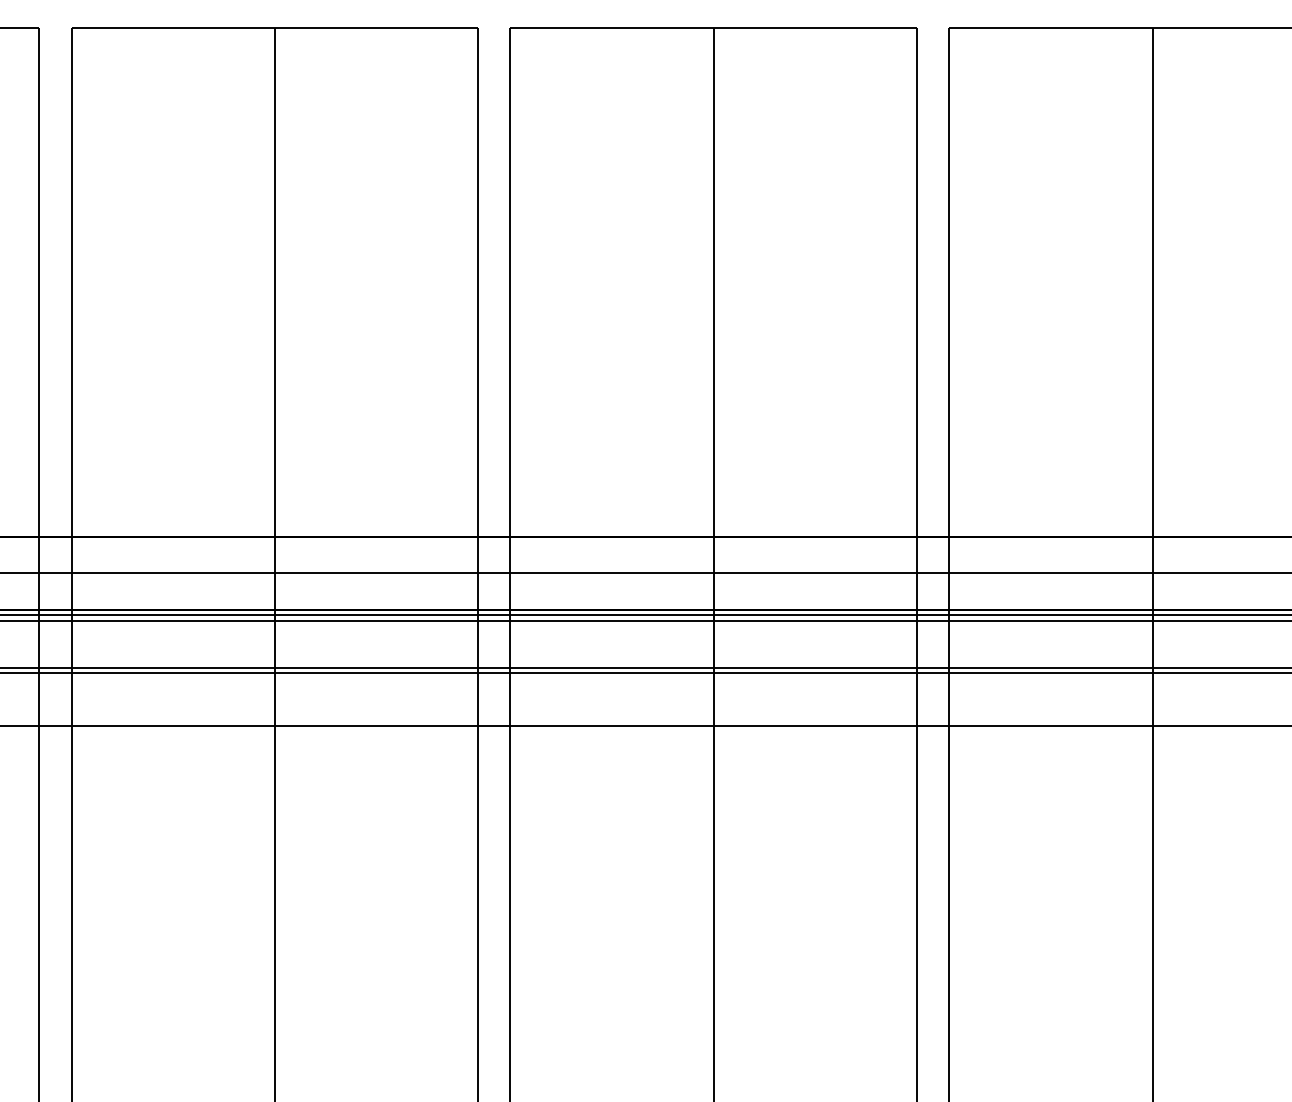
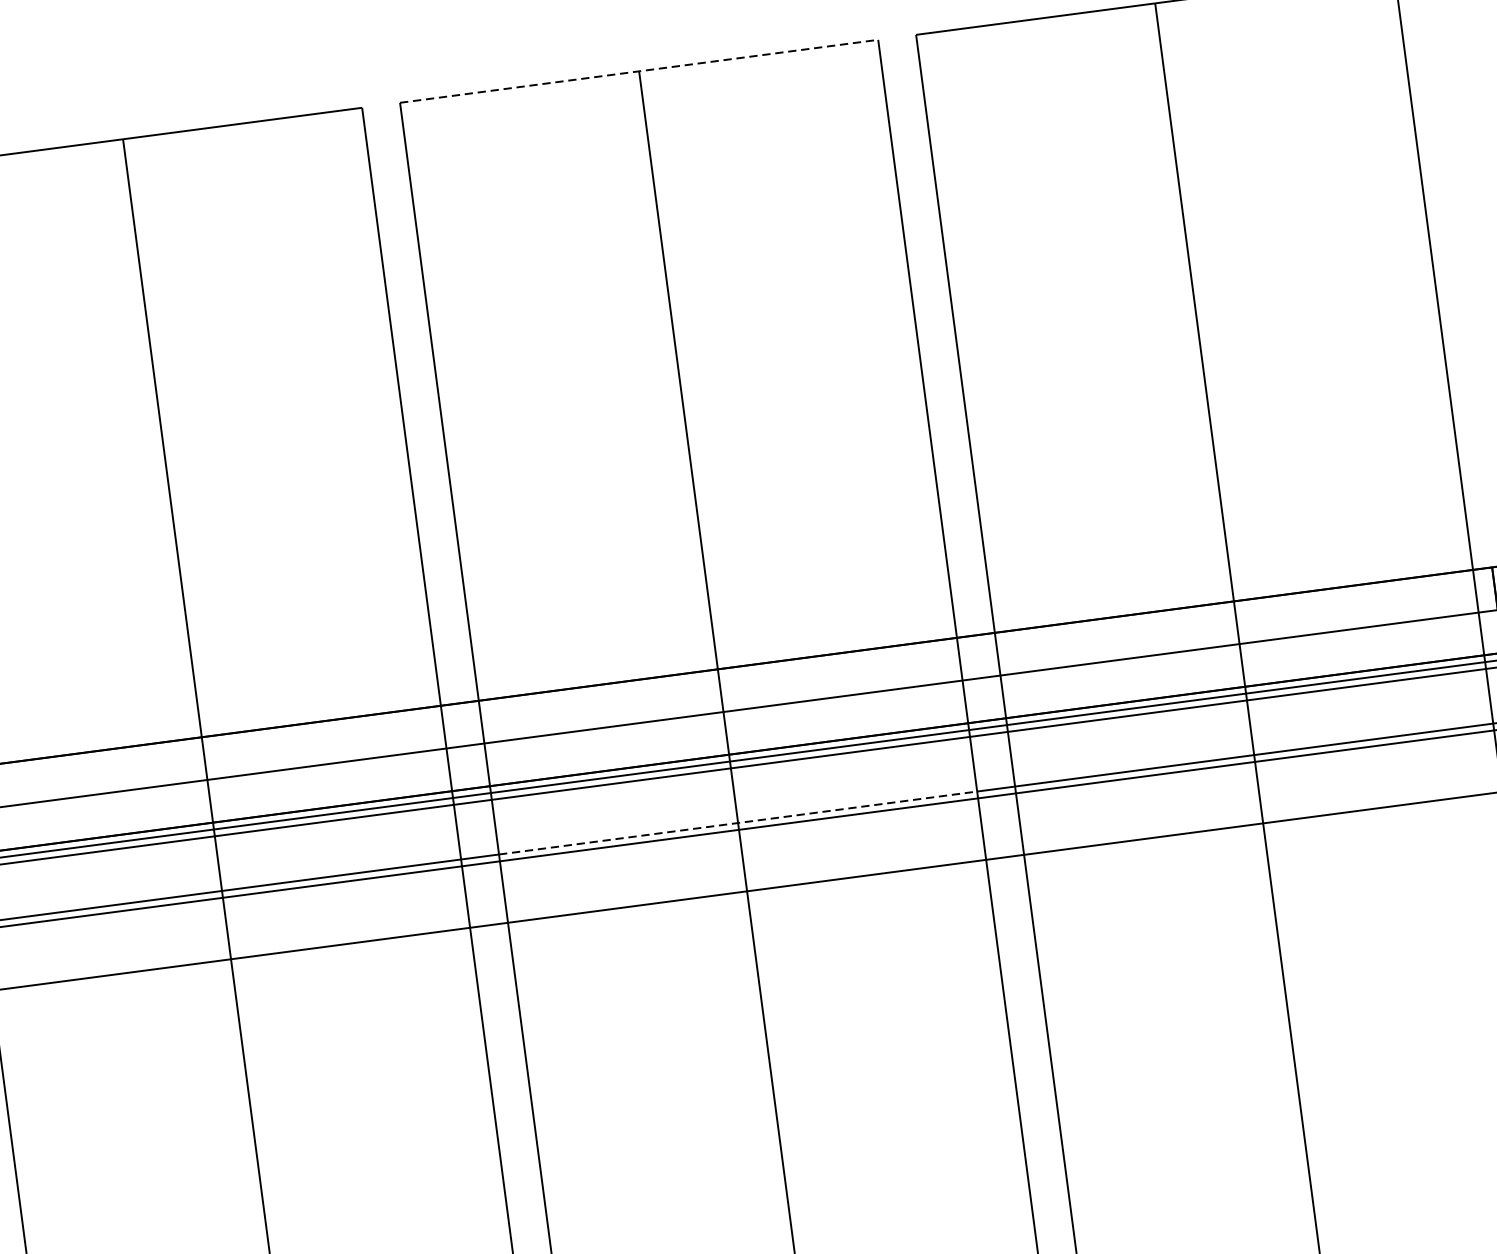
line: (714, 28) -> (640, 71), solid -> dashed
line: (714, 667) -> (739, 822), solid -> dashed

